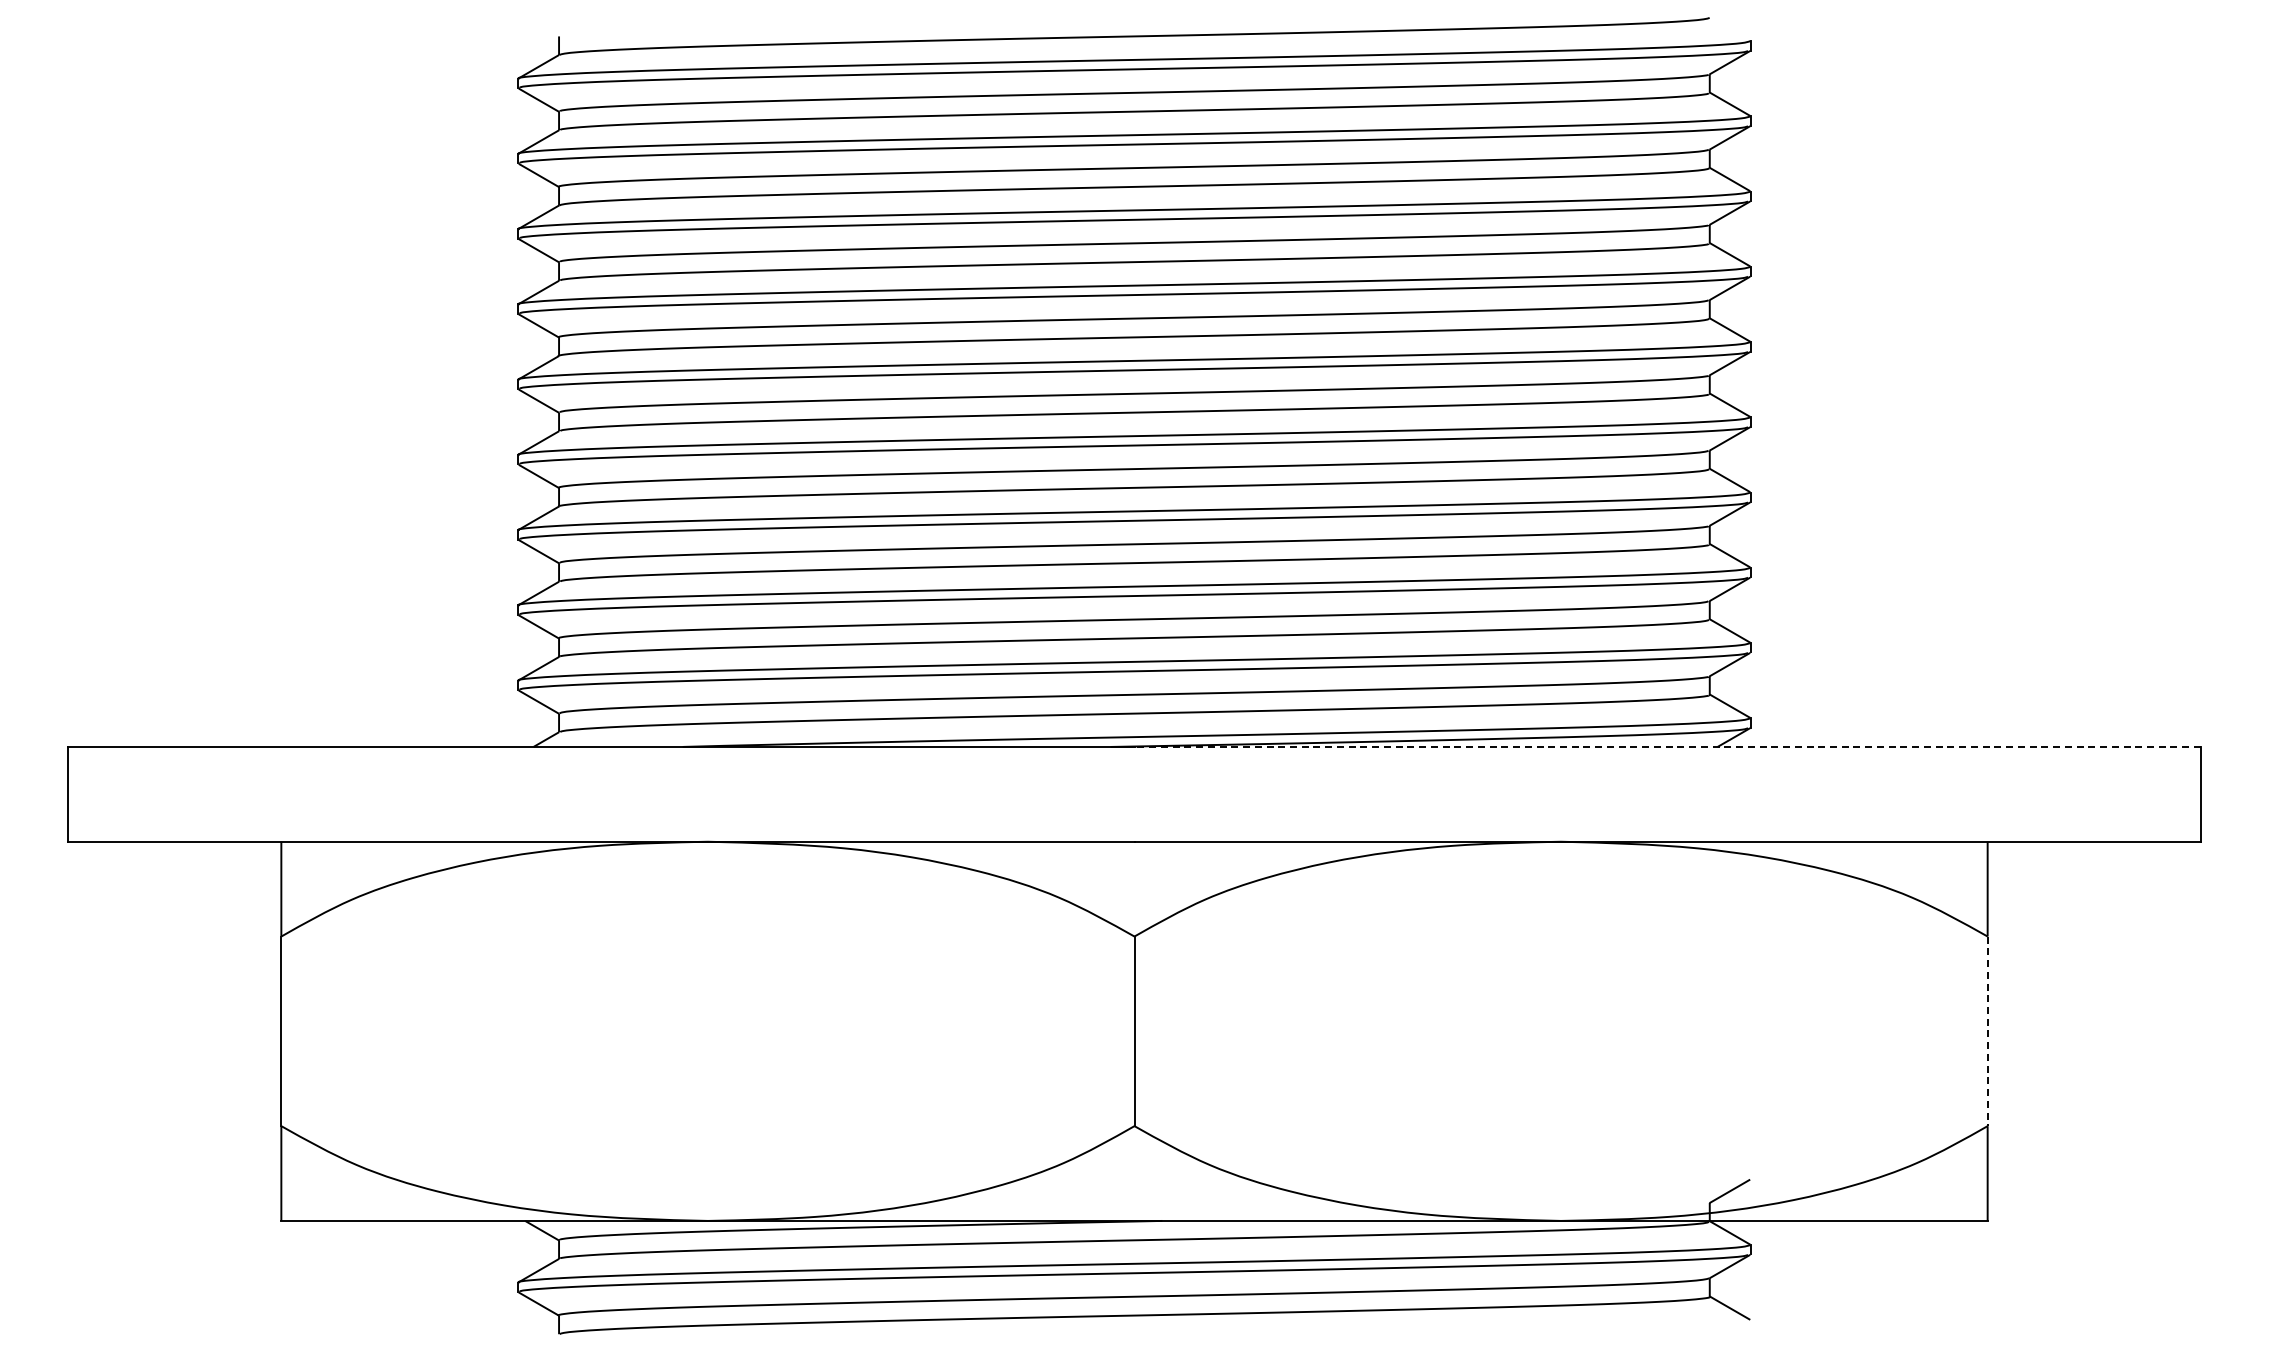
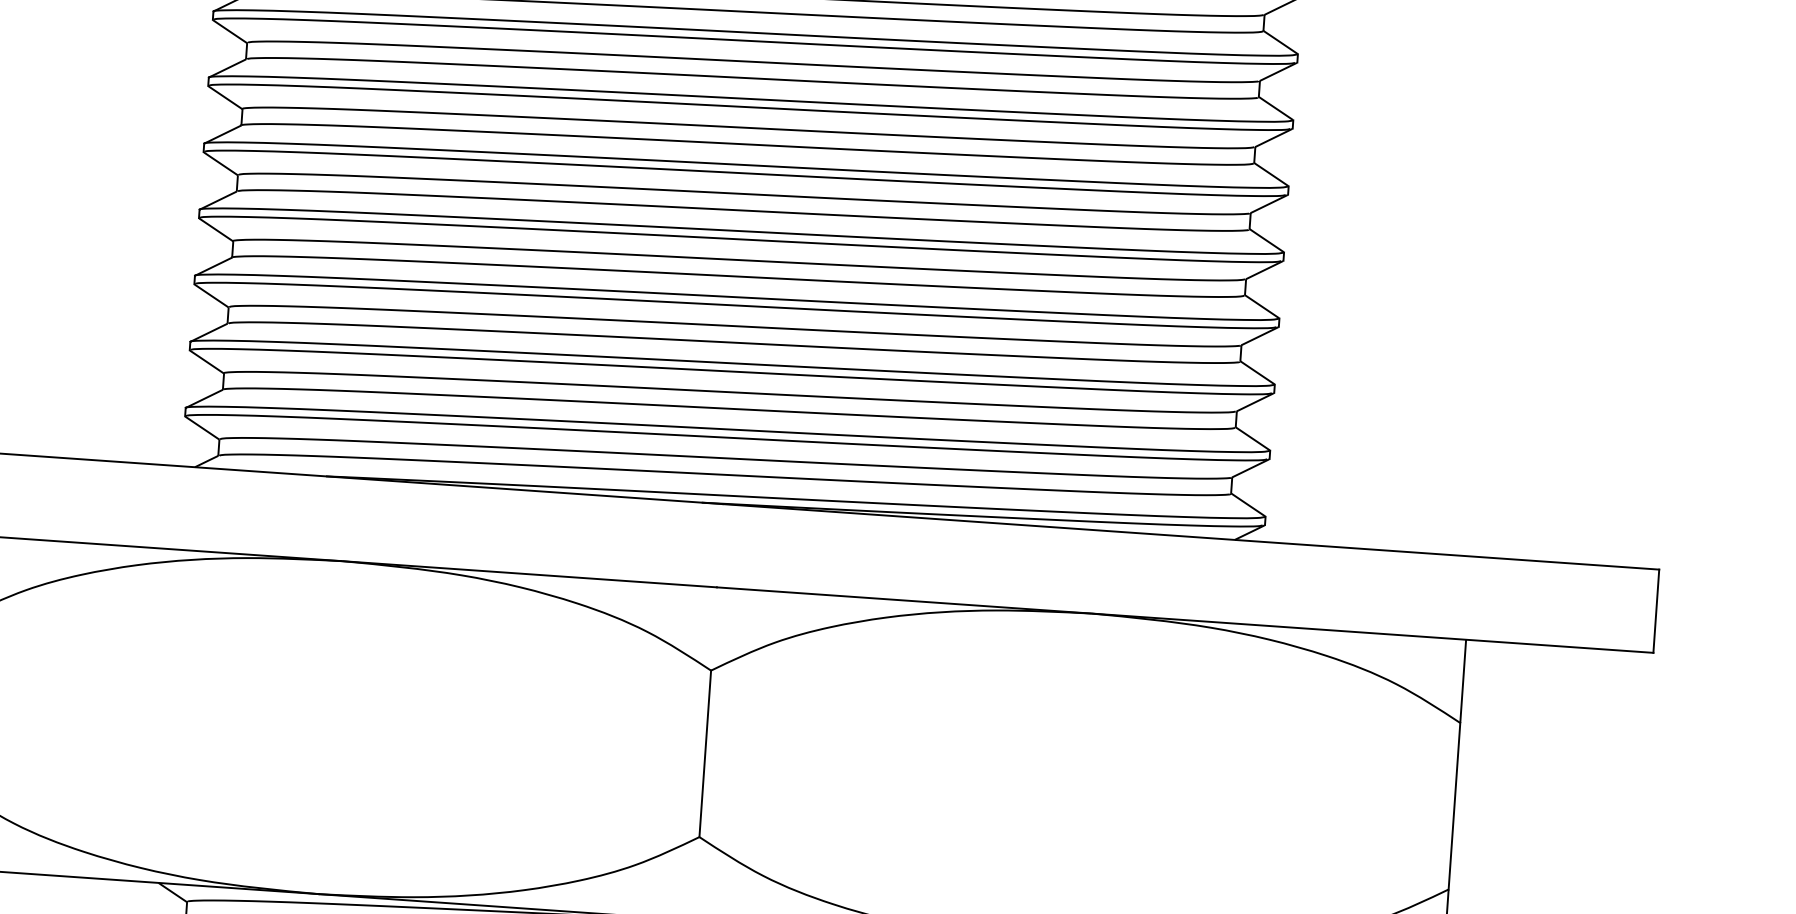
line: (1667, 746) -> (1190, 536), dashed -> solid
line: (1987, 1031) -> (1454, 806), dashed -> solid

